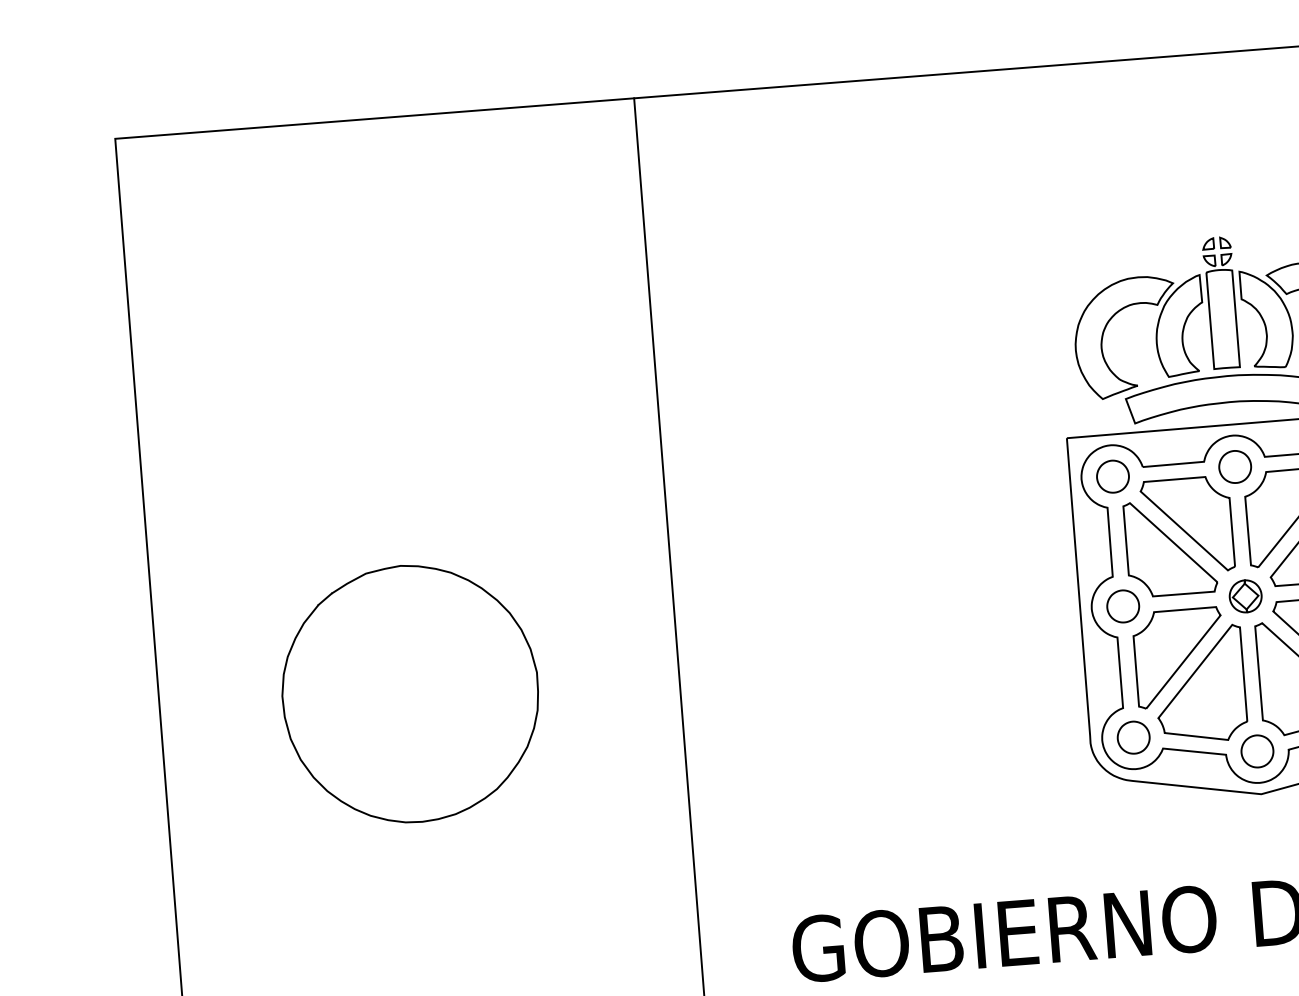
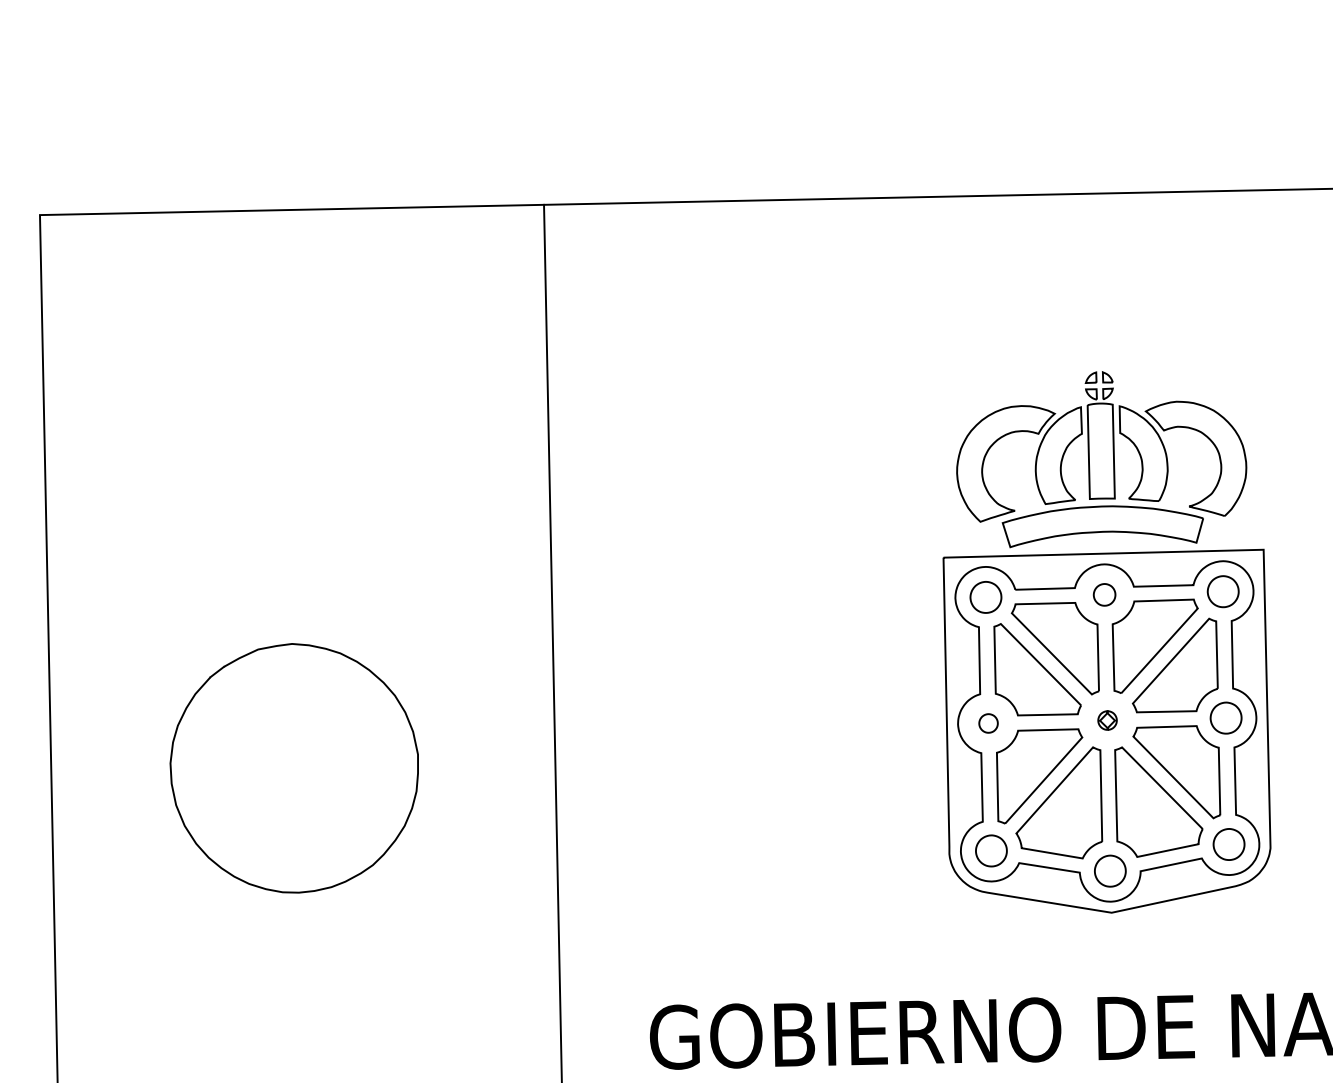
part: (1234, 466) -> (1104, 594), size x0.7
part: (1245, 596) -> (1107, 720), size x0.6
part: (1123, 606) -> (988, 723), size x0.6

